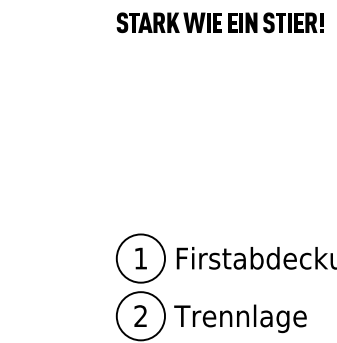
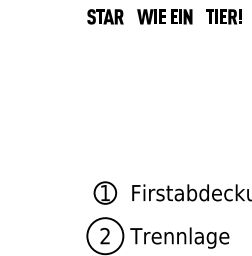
fill: (173, 22) -> (129, 16), removed
fill: (268, 22) -> (200, 16), removed
circle: (140, 258) -> (105, 193), size x0.6

